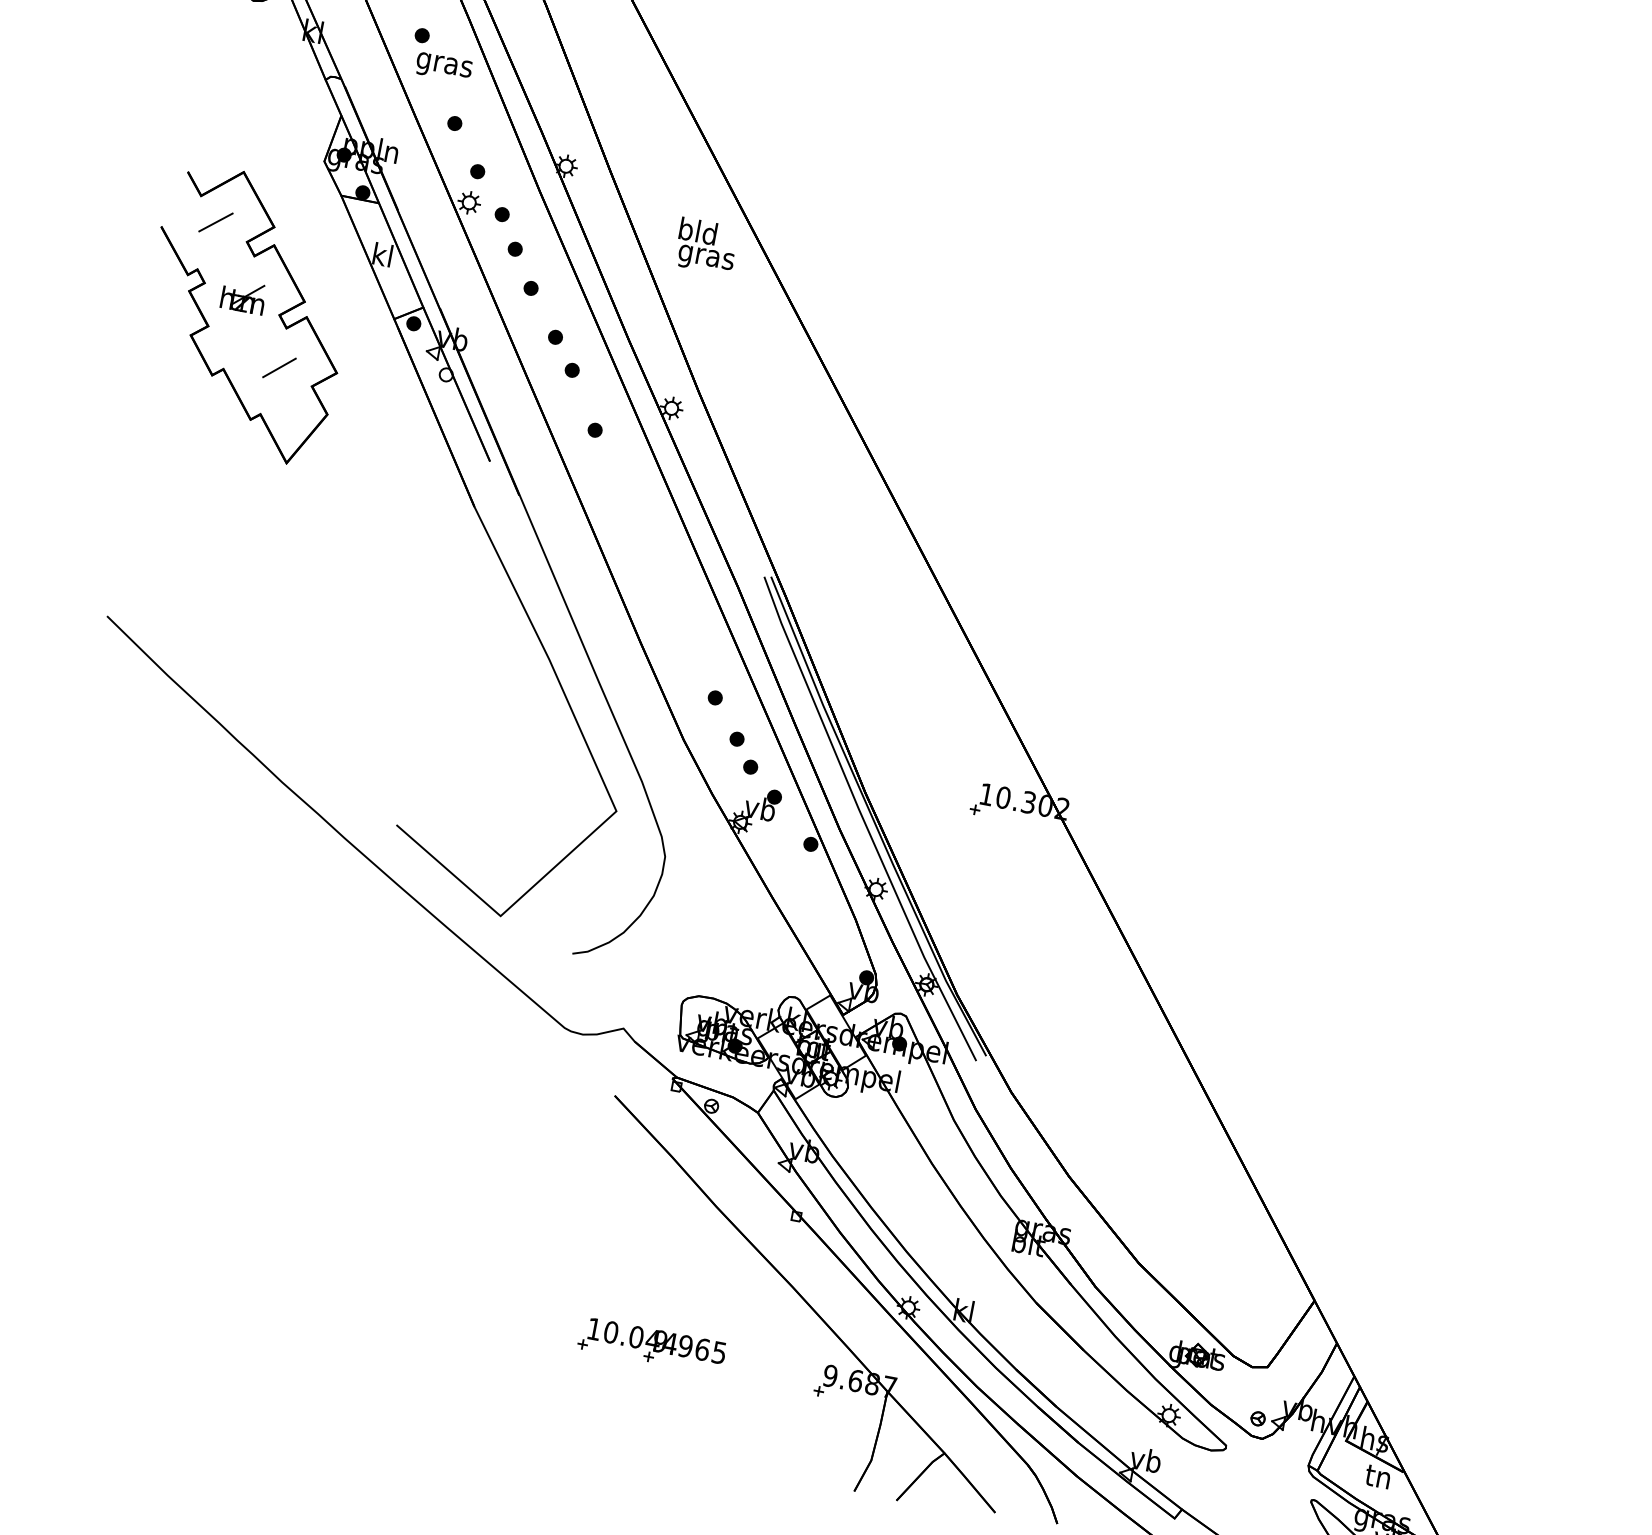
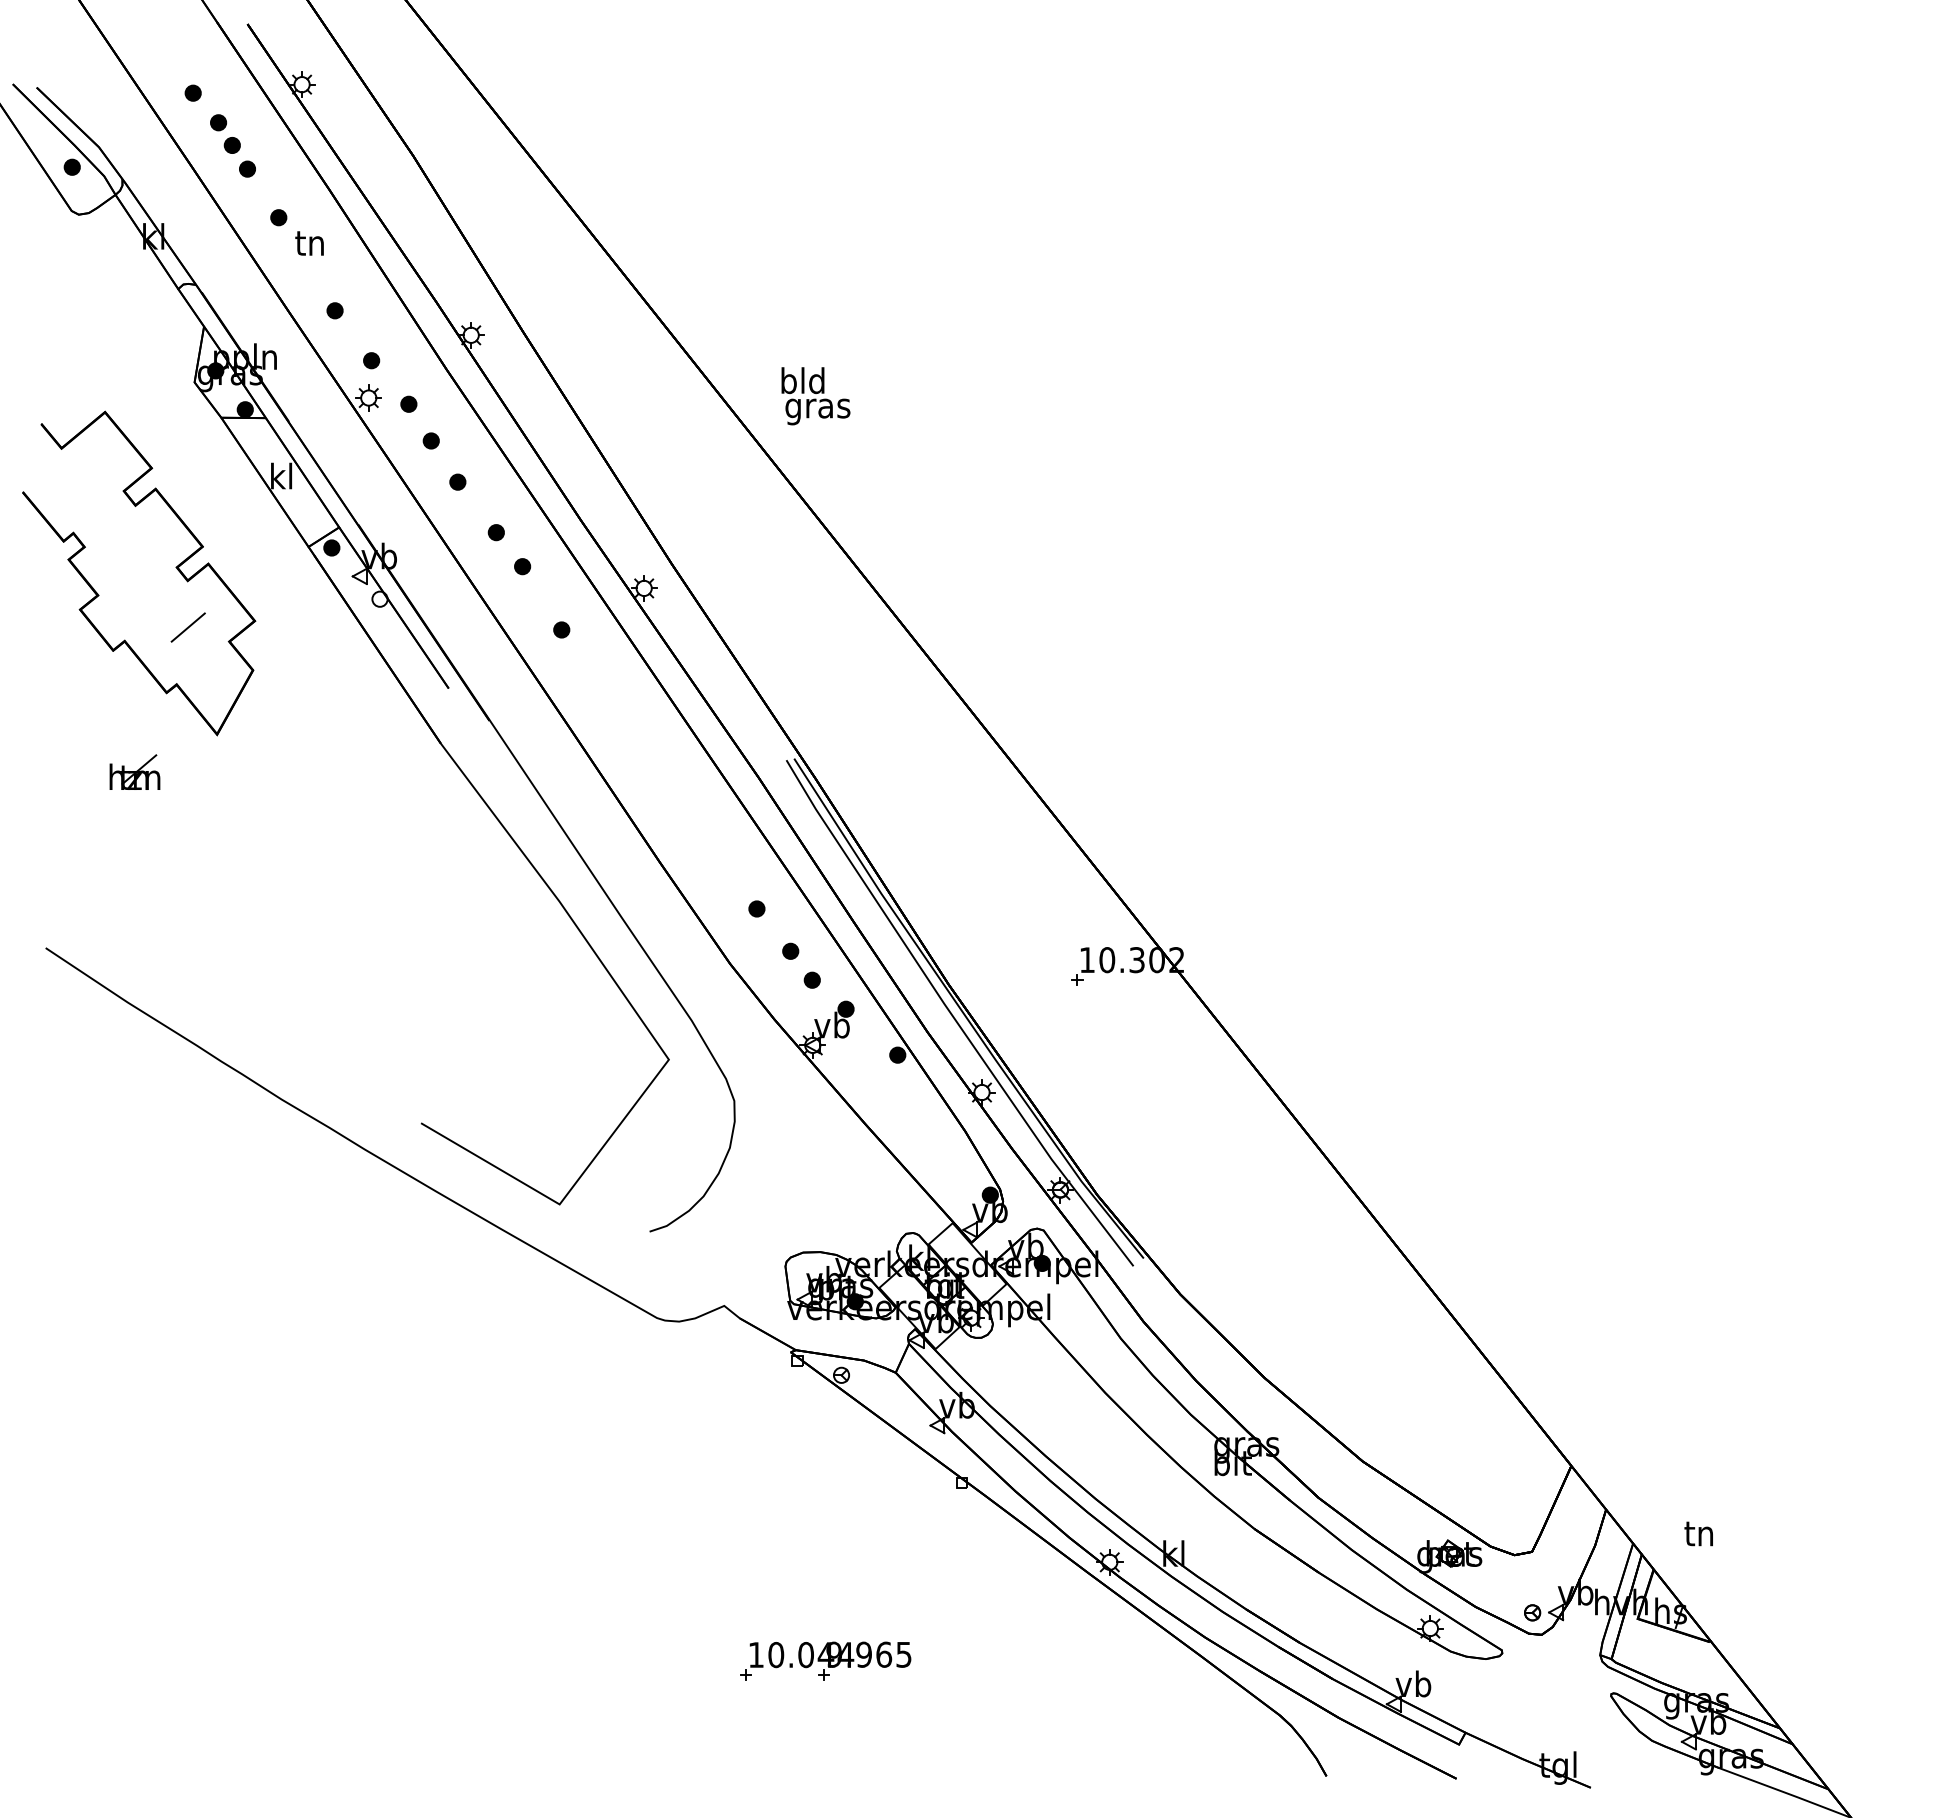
text: (444, 65) -> (310, 246), gras -> tn
line: (216, 222) -> (84, 475), removed
text: (706, 246) -> (815, 396), moved
part: (243, 296) -> (134, 771), moved
part: (803, 1307) -> (990, 1584), removed
text: (1377, 1476) -> (1698, 1533), moved

